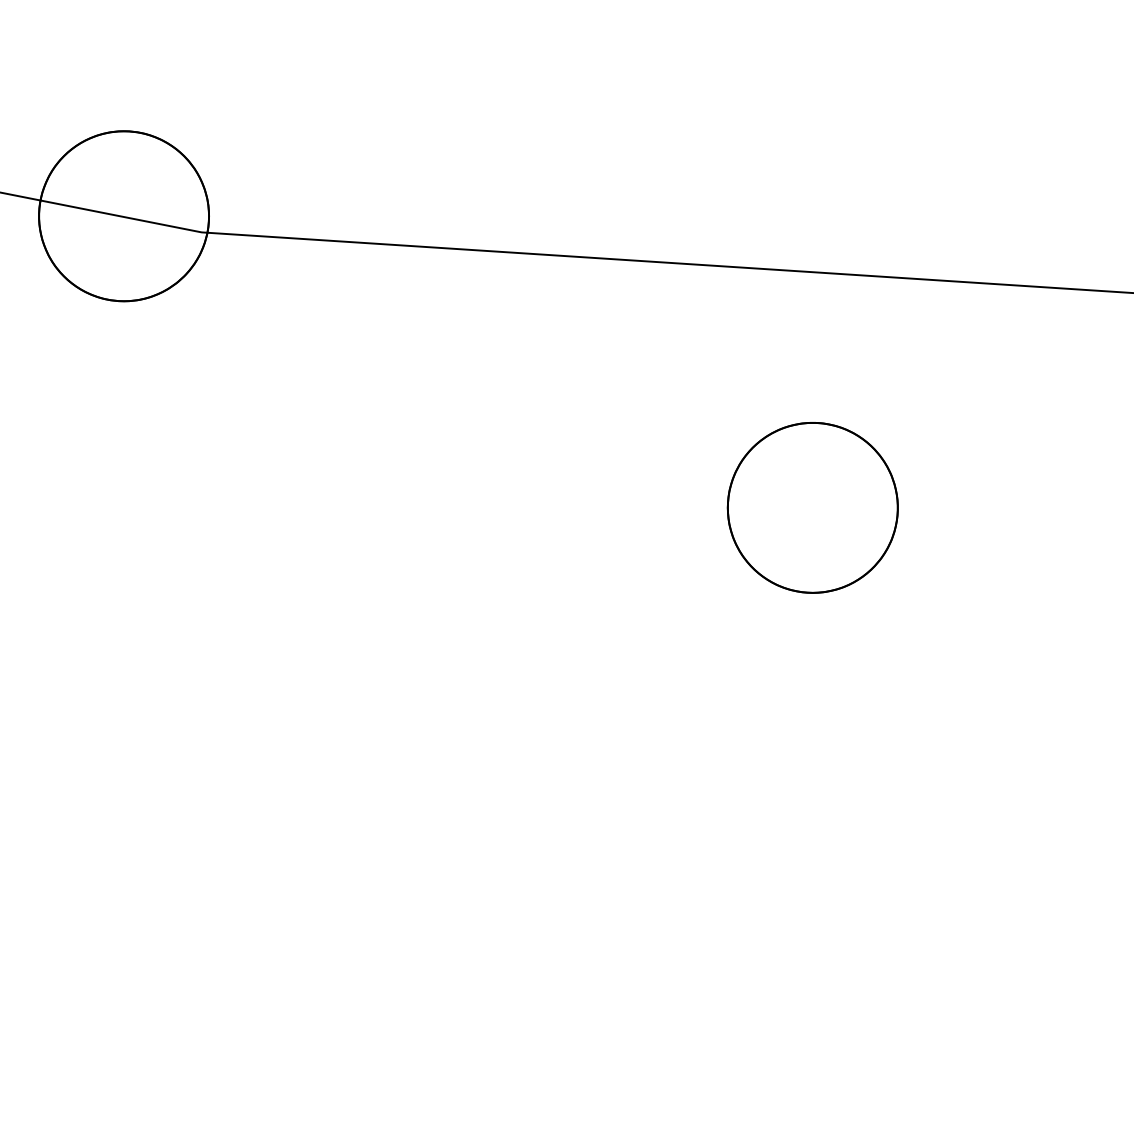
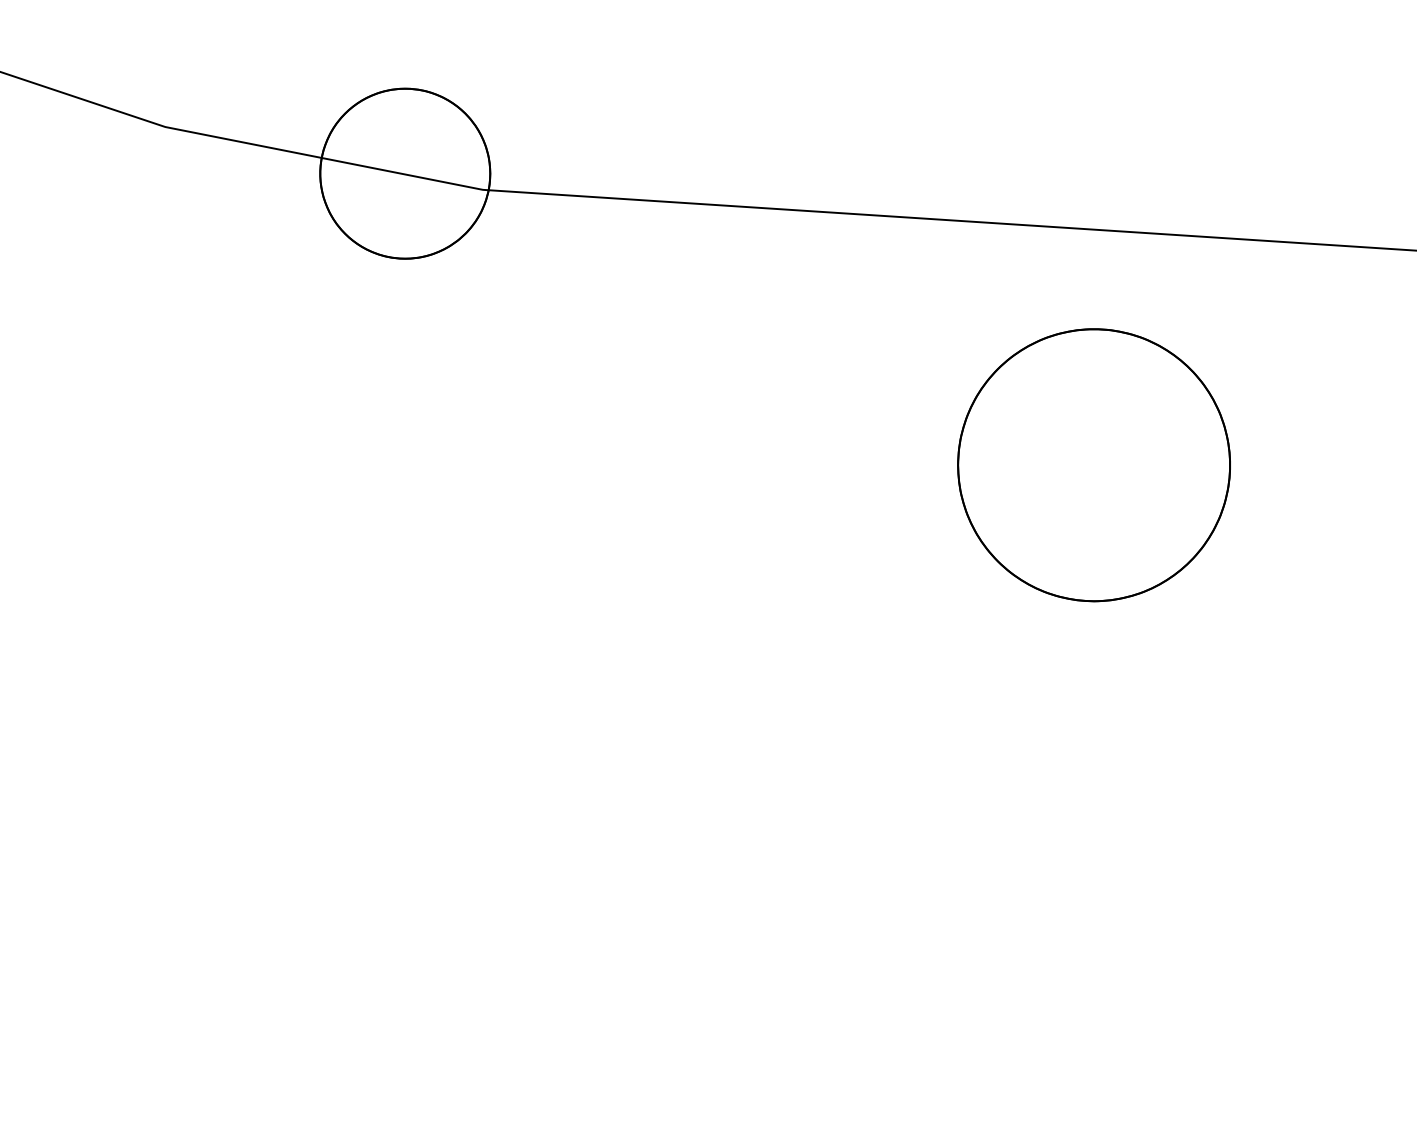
part: (812, 508) -> (1093, 465), size x1.6

